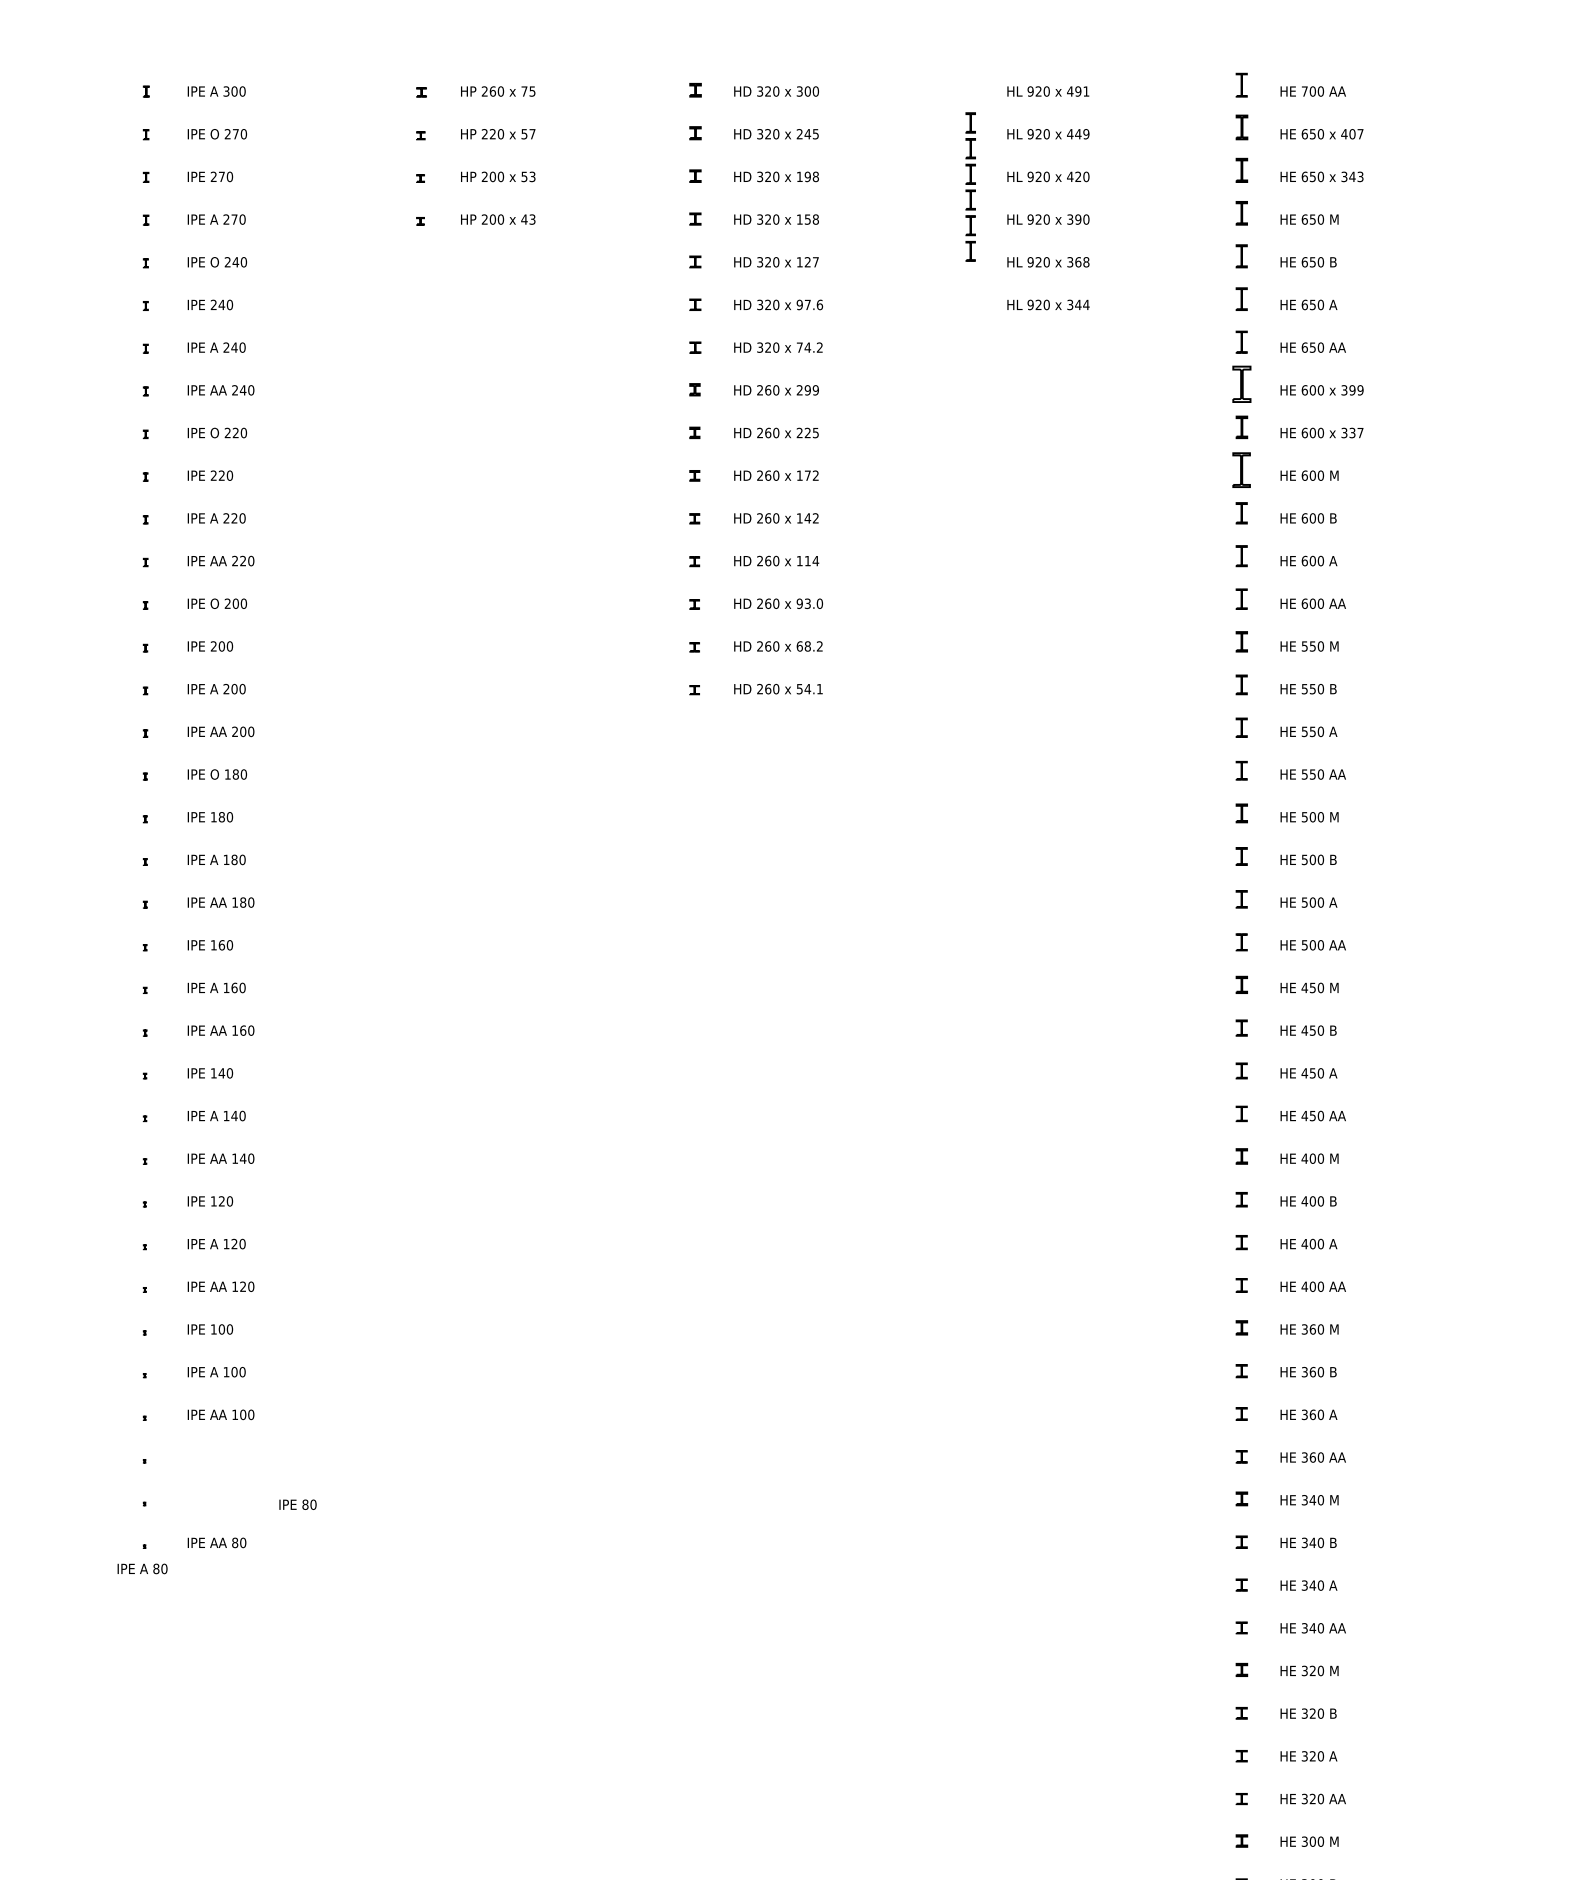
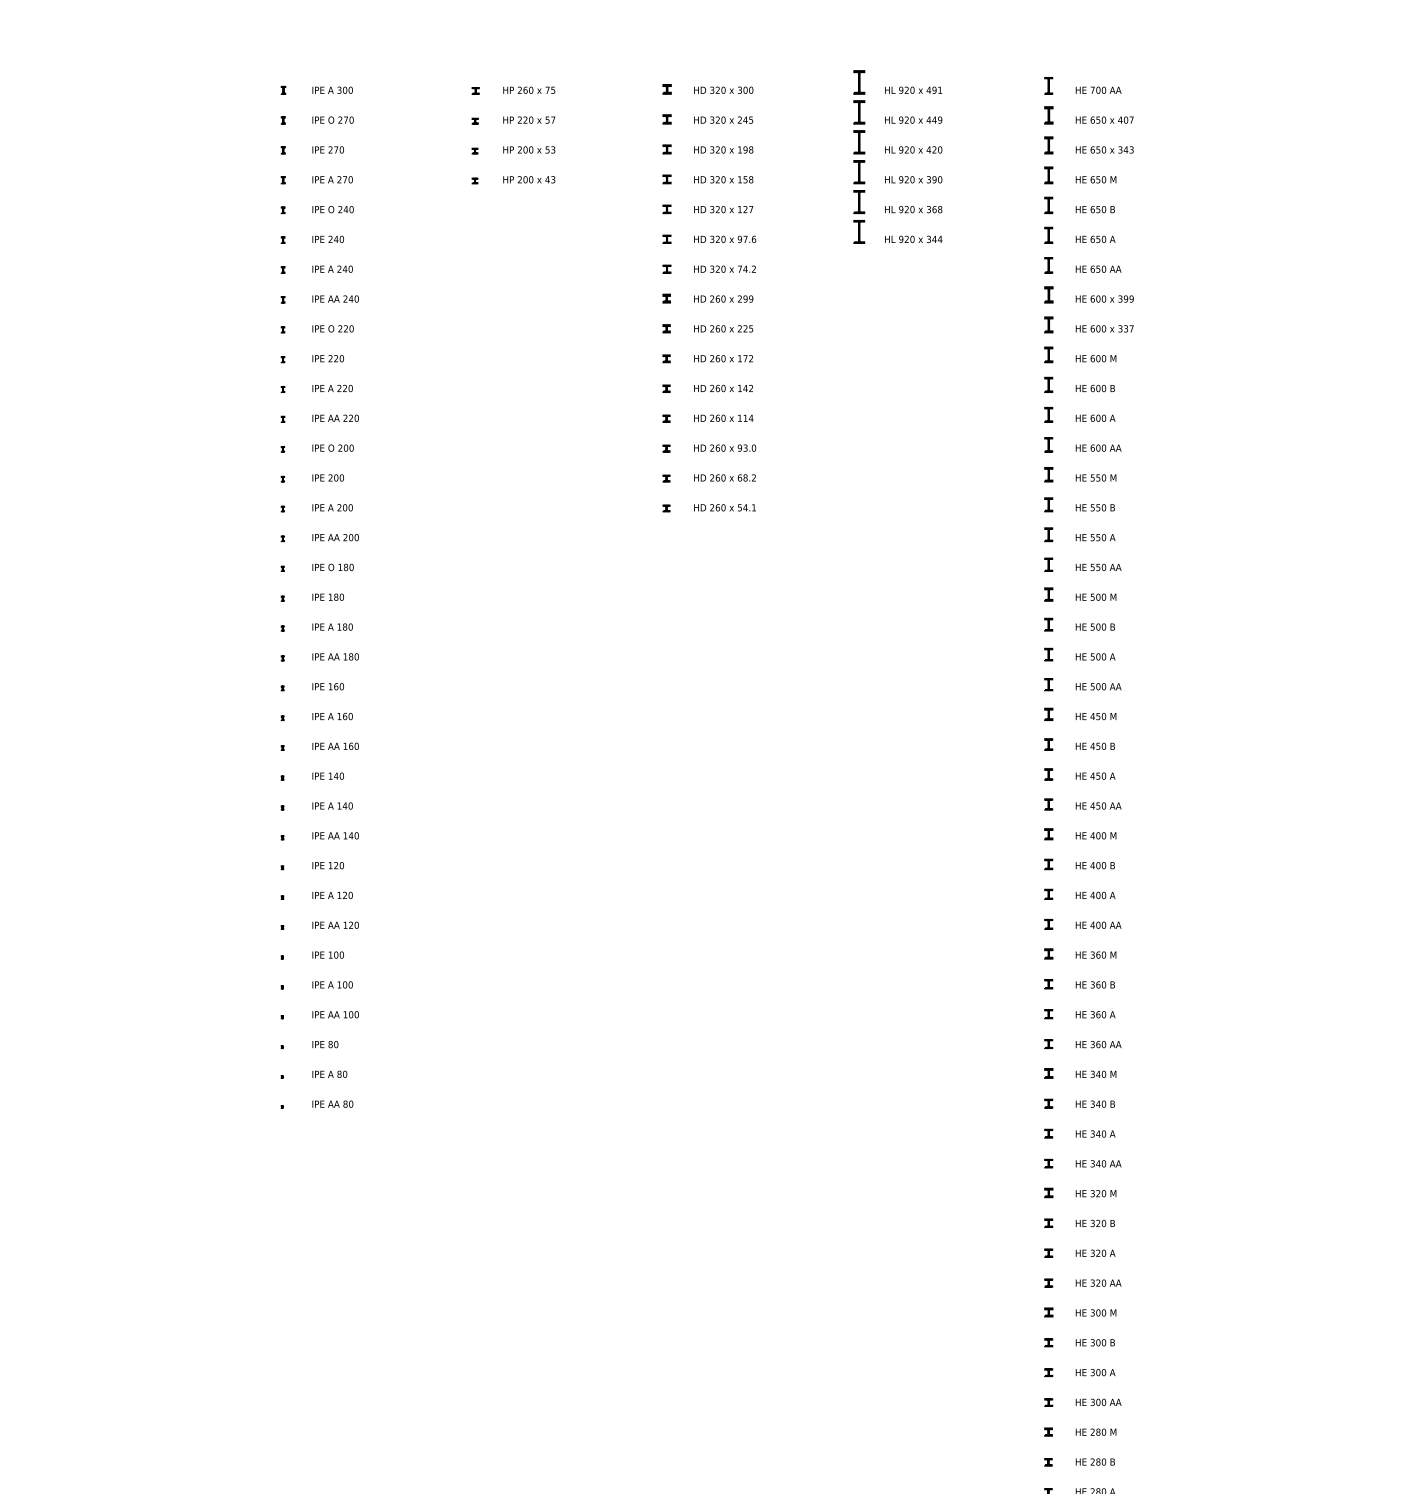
part: (970, 186) -> (859, 156), size x1.67
part: (1241, 383) -> (1048, 294), size x0.62
part: (1241, 469) -> (1048, 354), size x0.62
text: (298, 1504) -> (325, 1044), moved
text: (142, 1567) -> (329, 1073), moved

